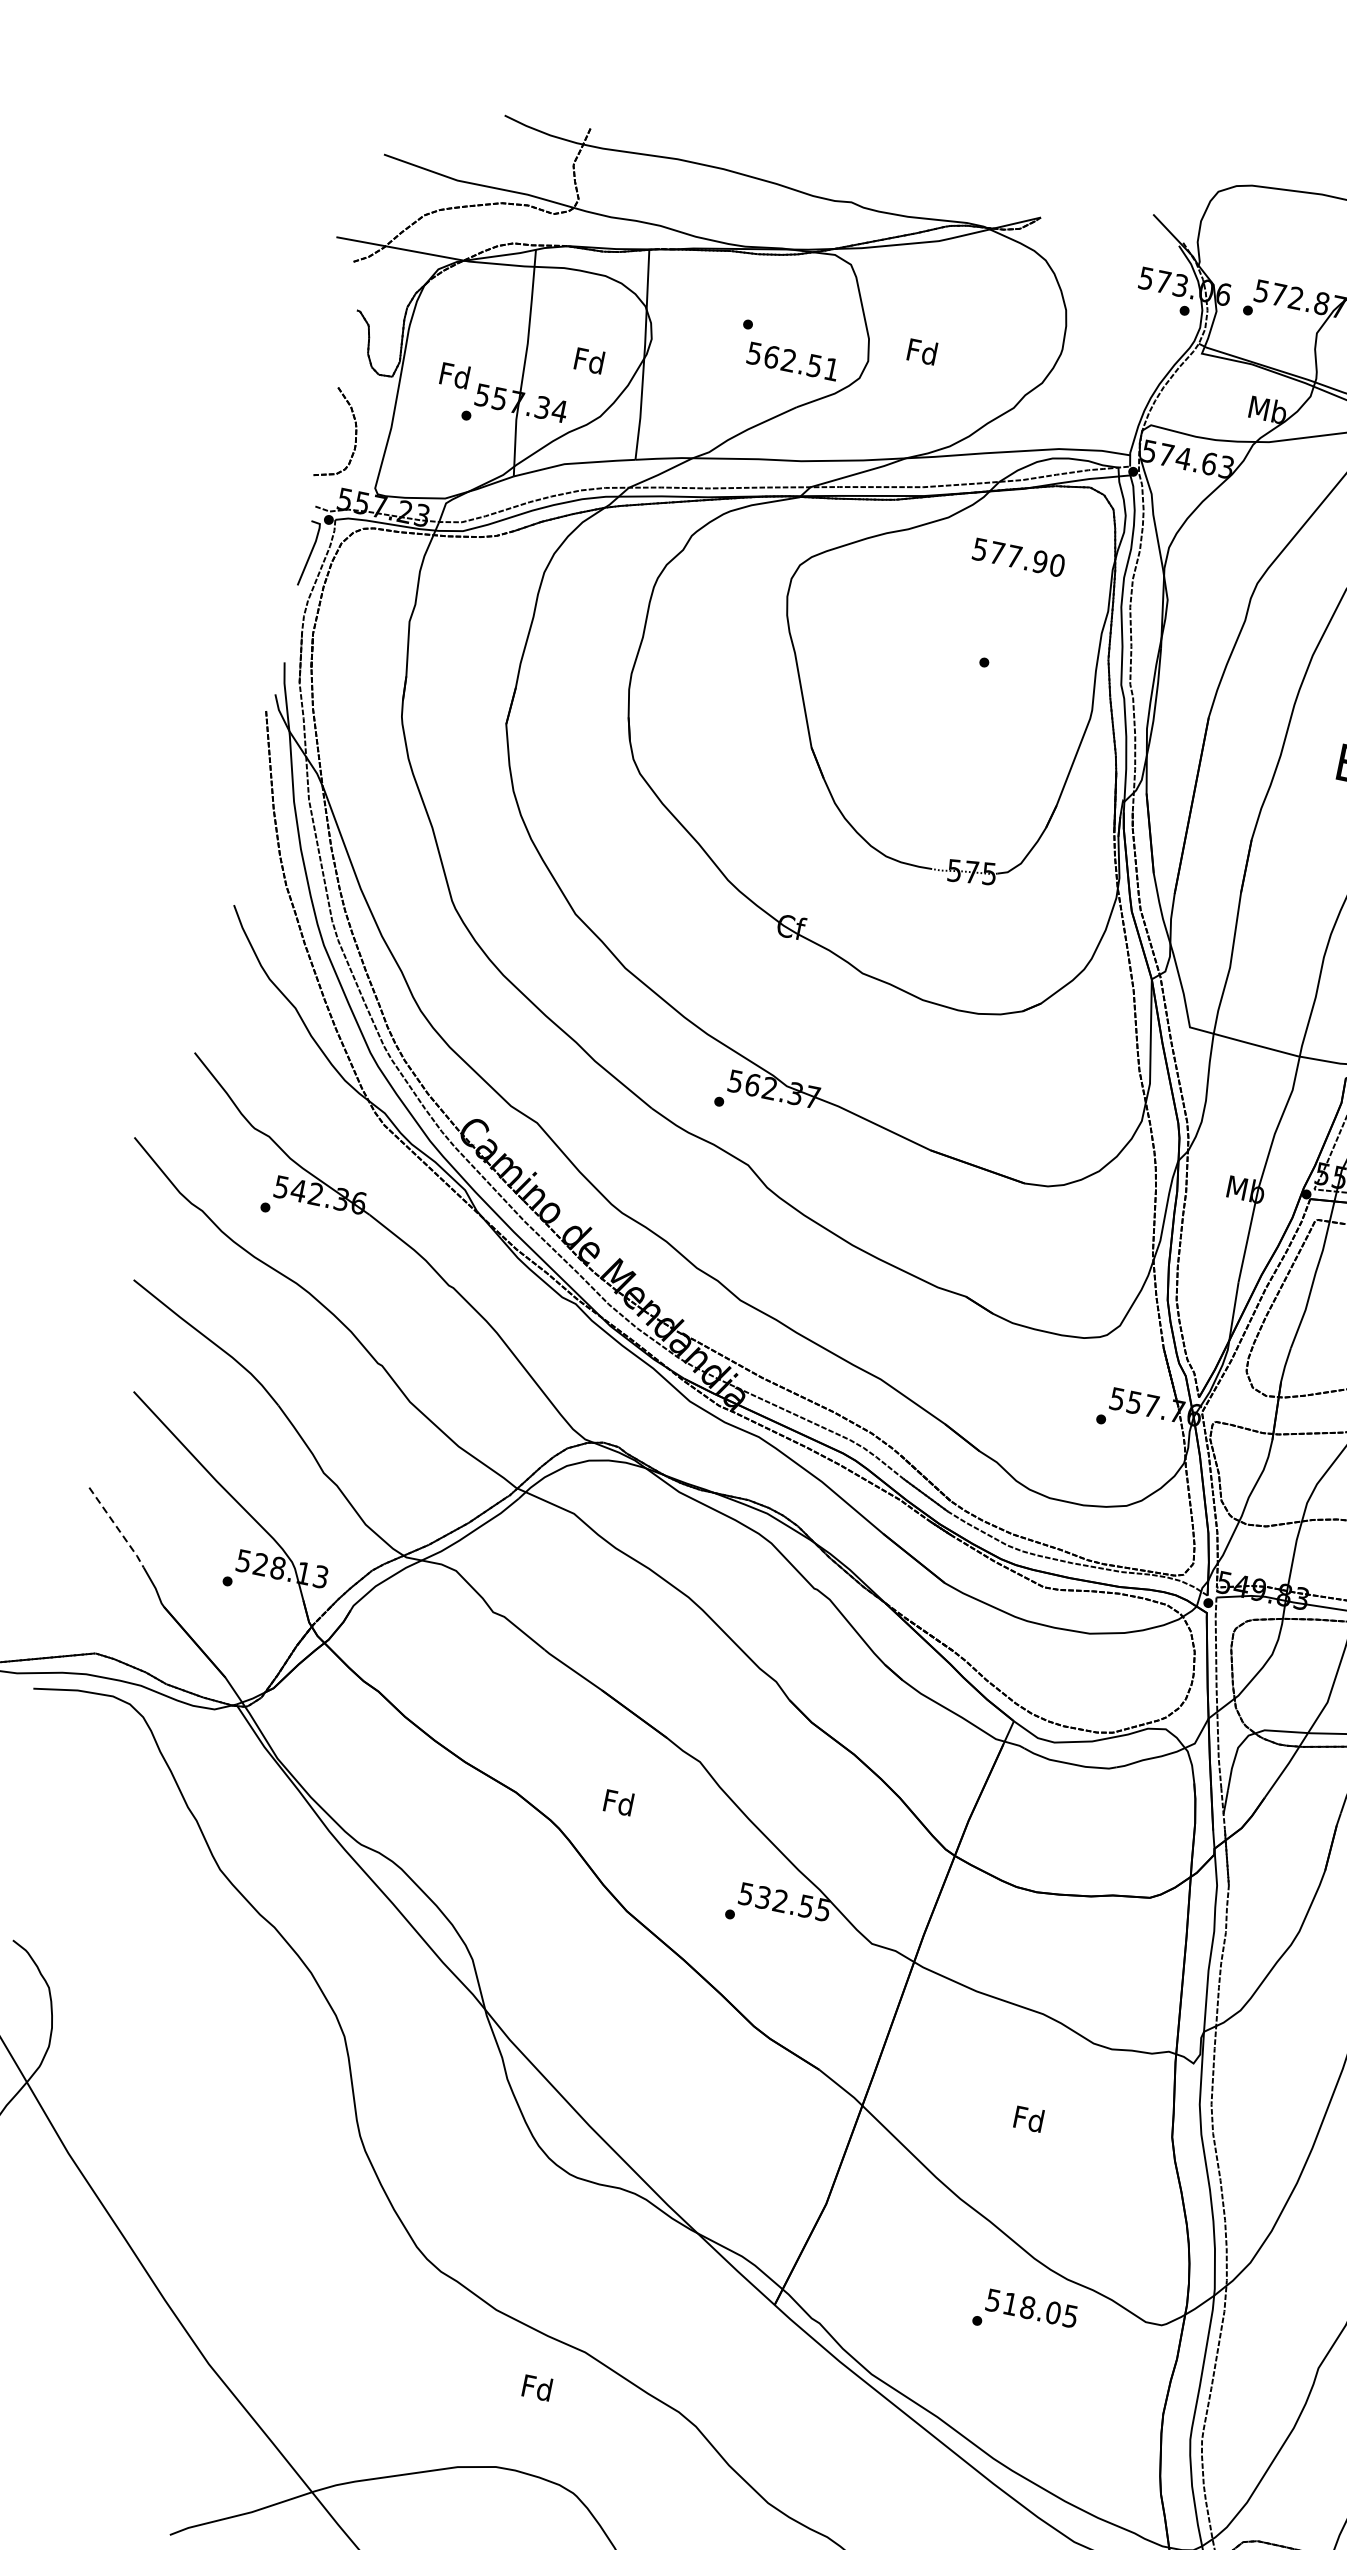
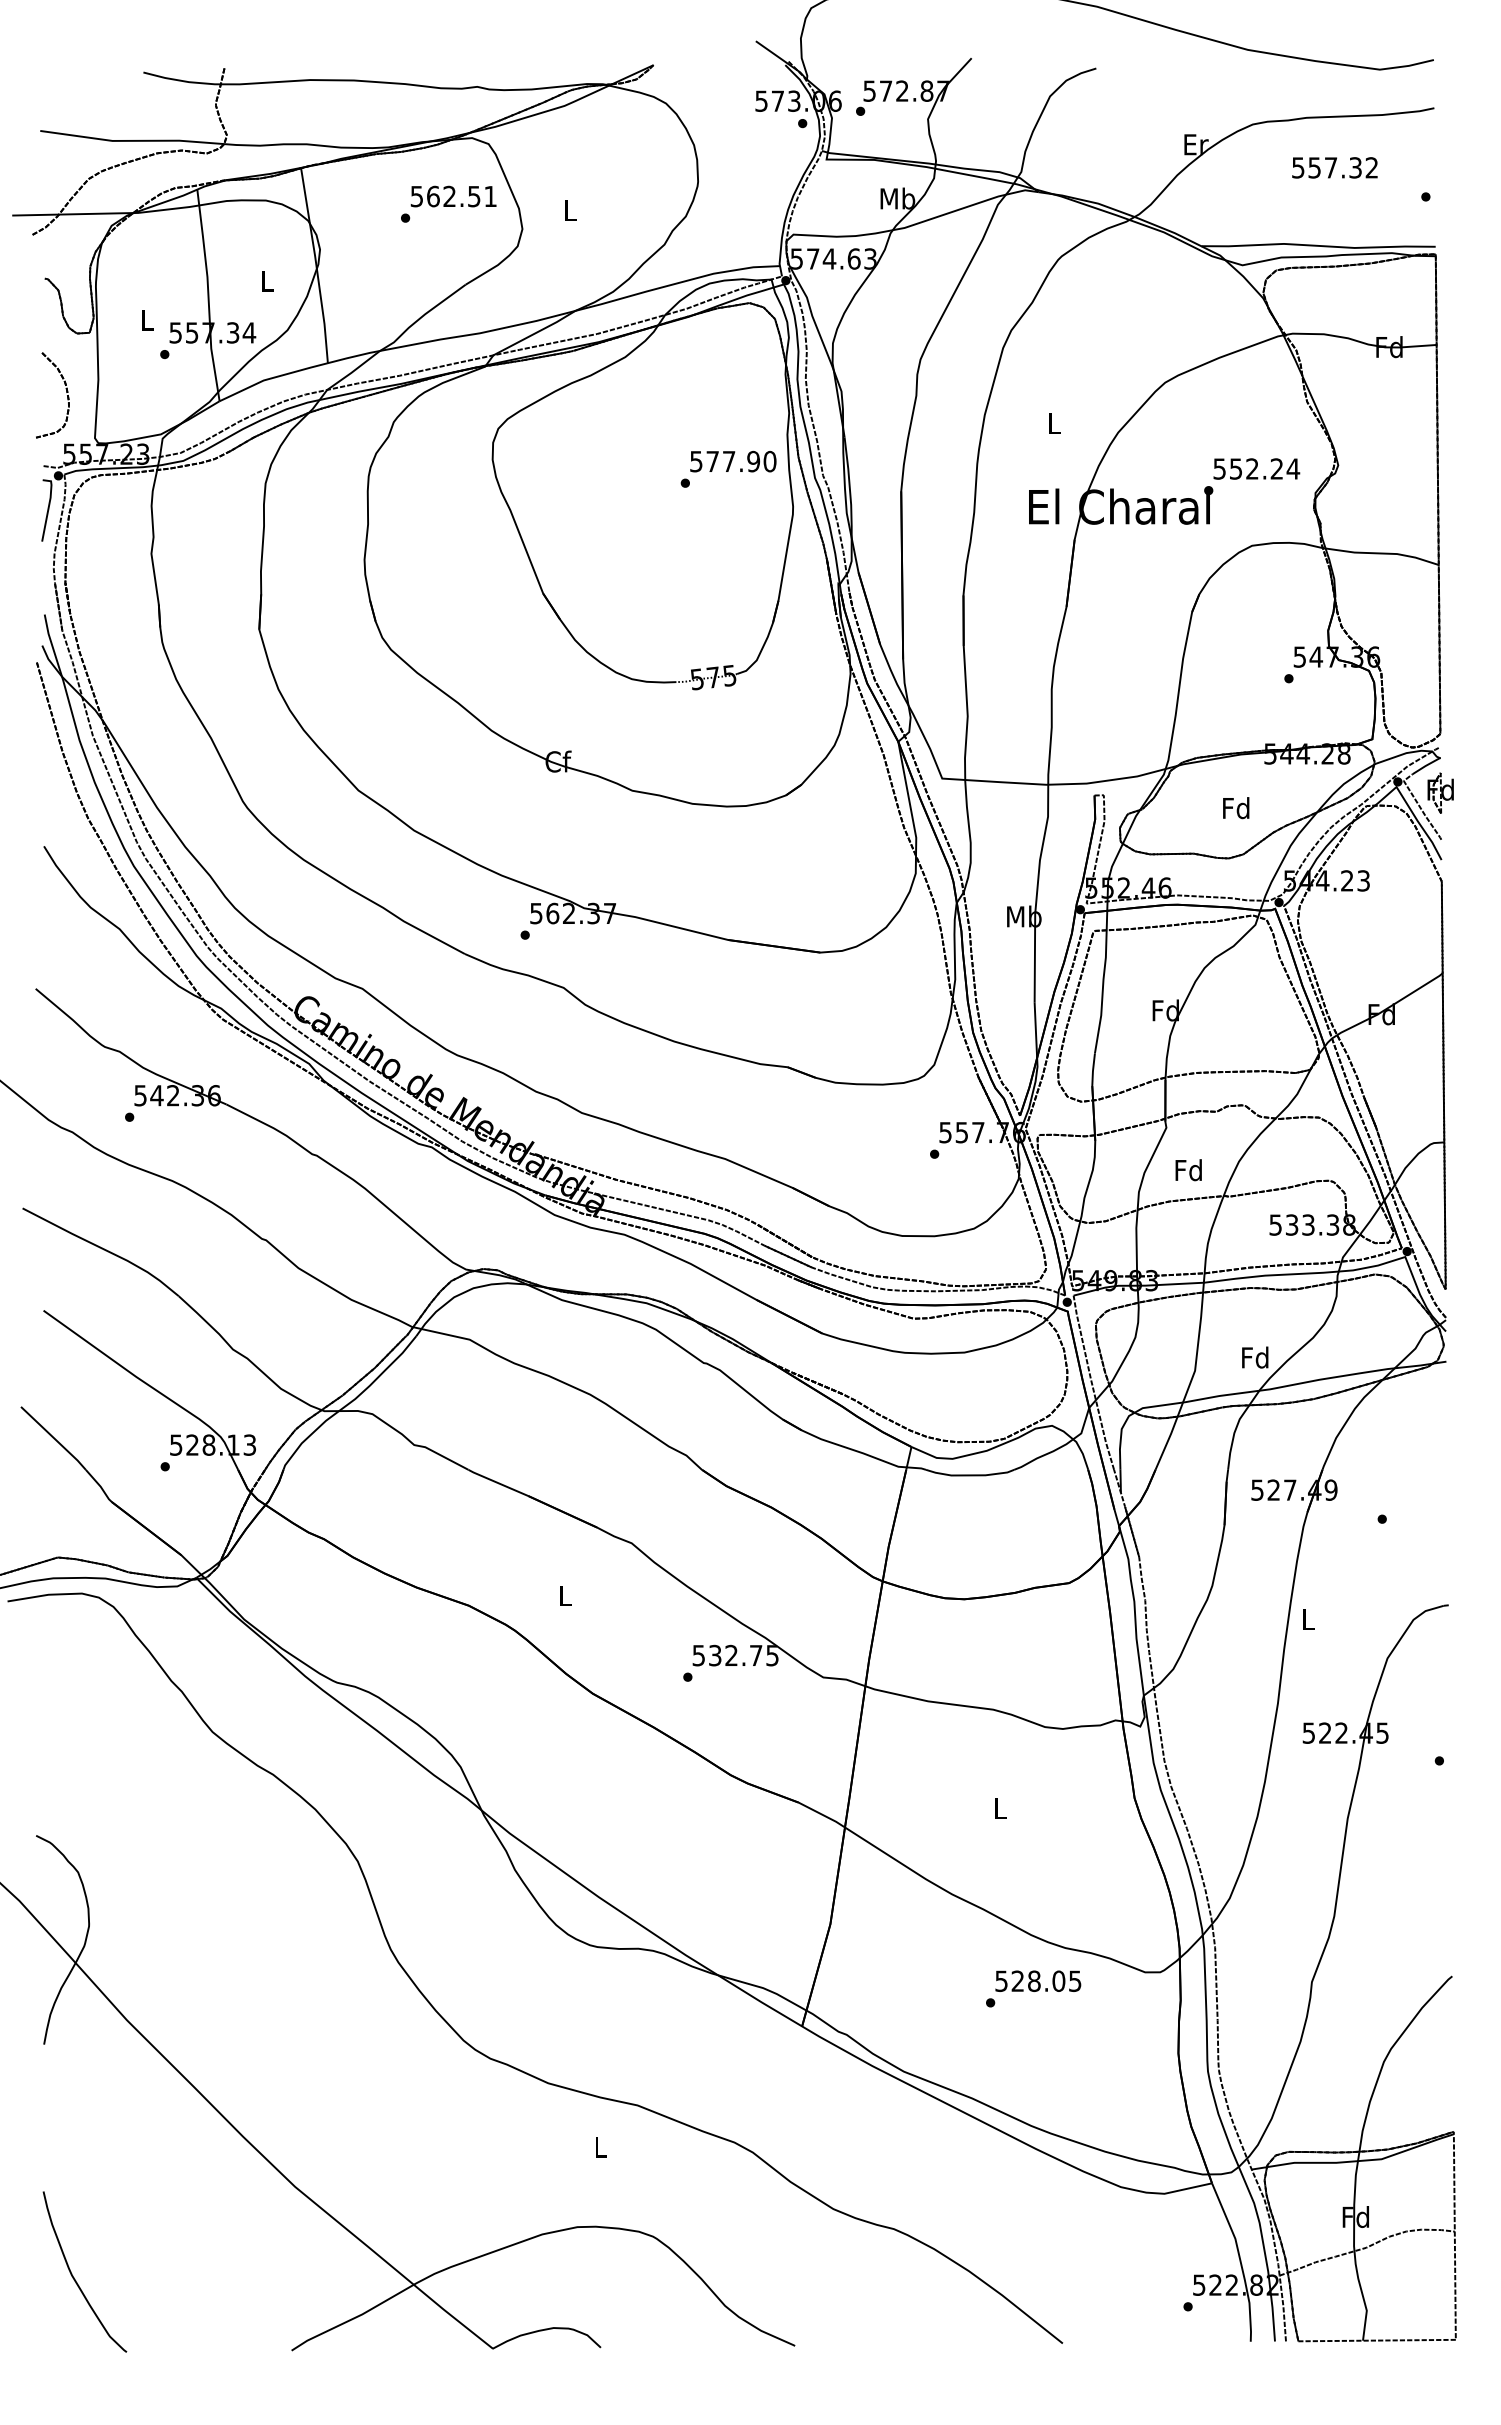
text: (922, 352) -> (570, 210), Fd -> L
text: (589, 361) -> (267, 281), Fd -> L
text: (792, 361) -> (453, 196), moved
text: (454, 375) -> (146, 319), Fd -> L
text: (1019, 557) -> (733, 461), moved
line: (117, 1527) -> (54, 1438), dashed -> solid
text: (618, 1802) -> (564, 1595), Fd -> L
text: (806, 1906) -> (756, 1655), 532.55 -> 532.75
text: (1028, 2119) -> (999, 1808), Fd -> L
text: (1010, 2303) -> (1017, 1980), 518.05 -> 528.05
text: (537, 2387) -> (600, 2146), Fd -> L

